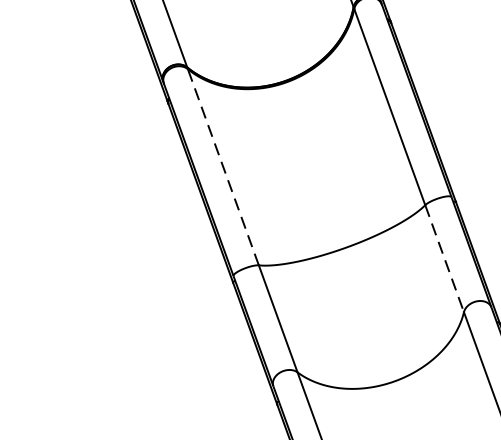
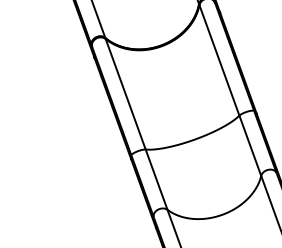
line: (222, 167) -> (125, 94), dashed -> solid
line: (444, 259) -> (250, 146), dashed -> solid

